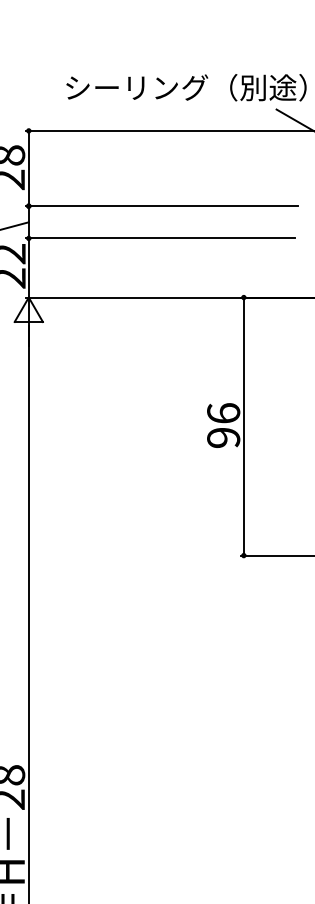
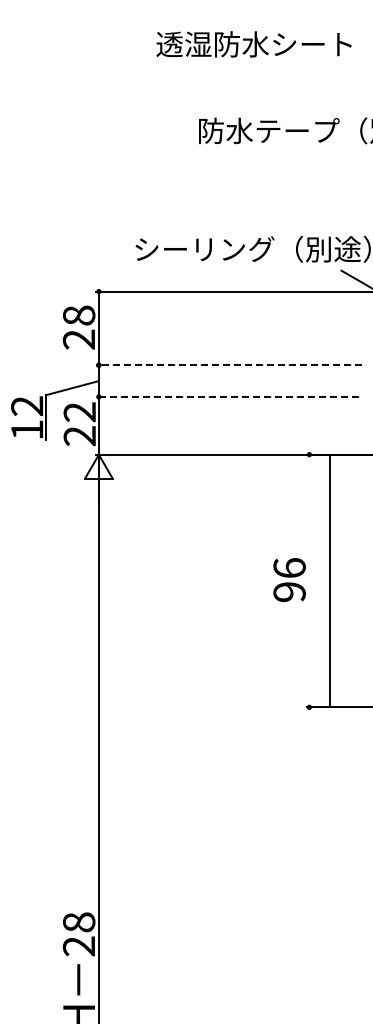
line: (162, 206) -> (229, 365), solid -> dashed
line: (160, 238) -> (227, 396), solid -> dashed
line: (243, 426) -> (330, 580), moved

